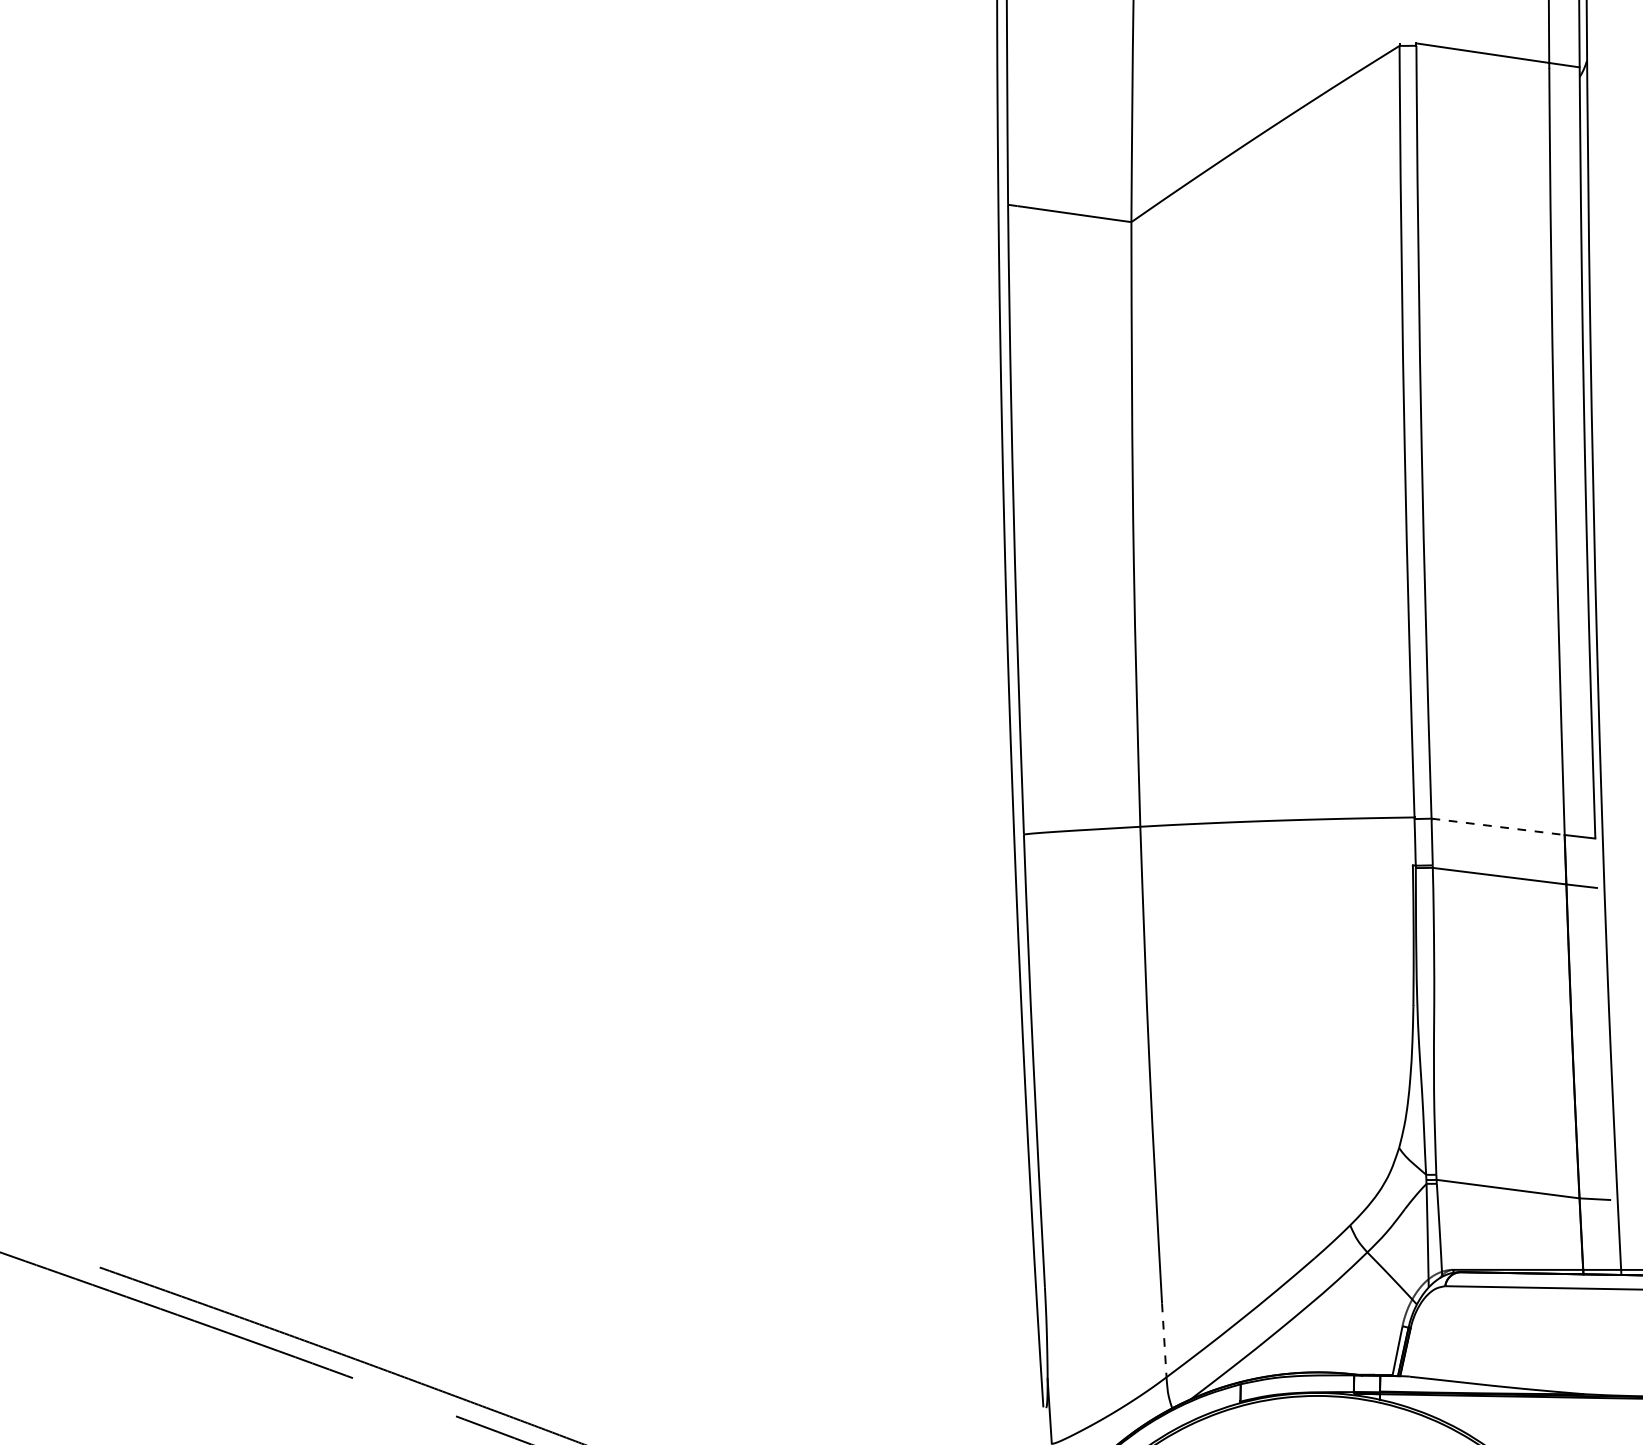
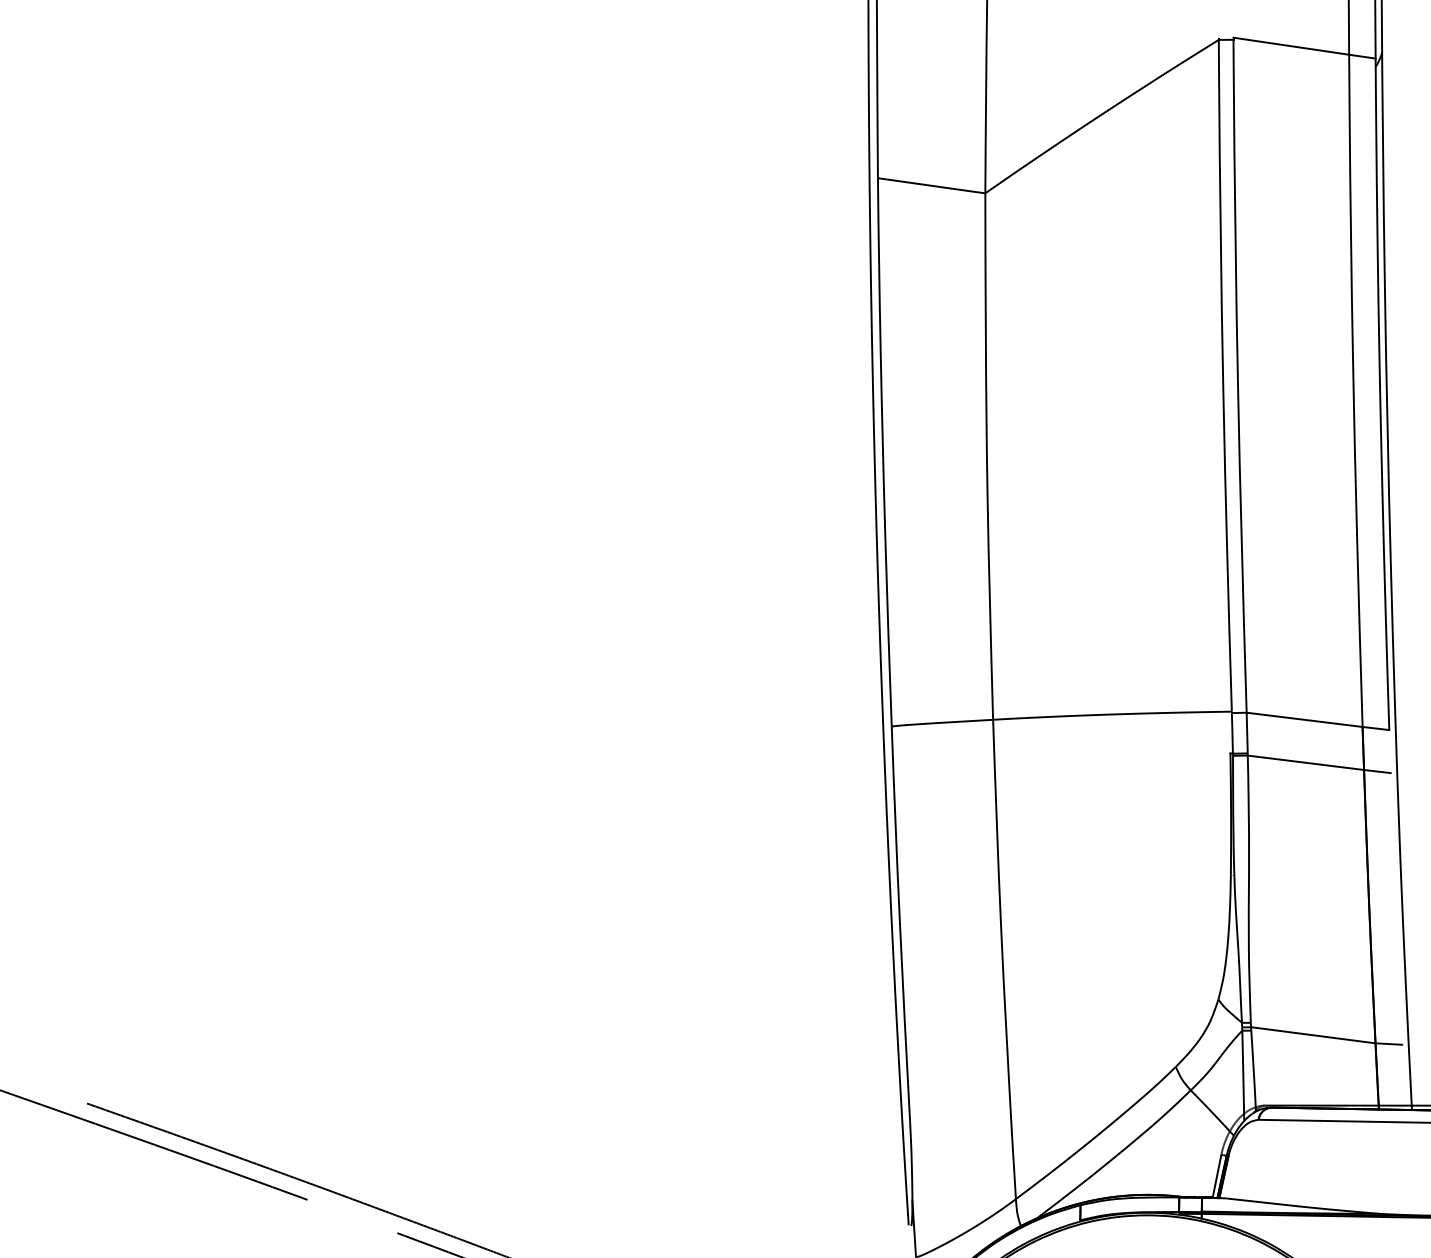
line: (1498, 826) -> (1304, 719), dashed -> solid
line: (1164, 1340) -> (1014, 1167), dashed -> solid

